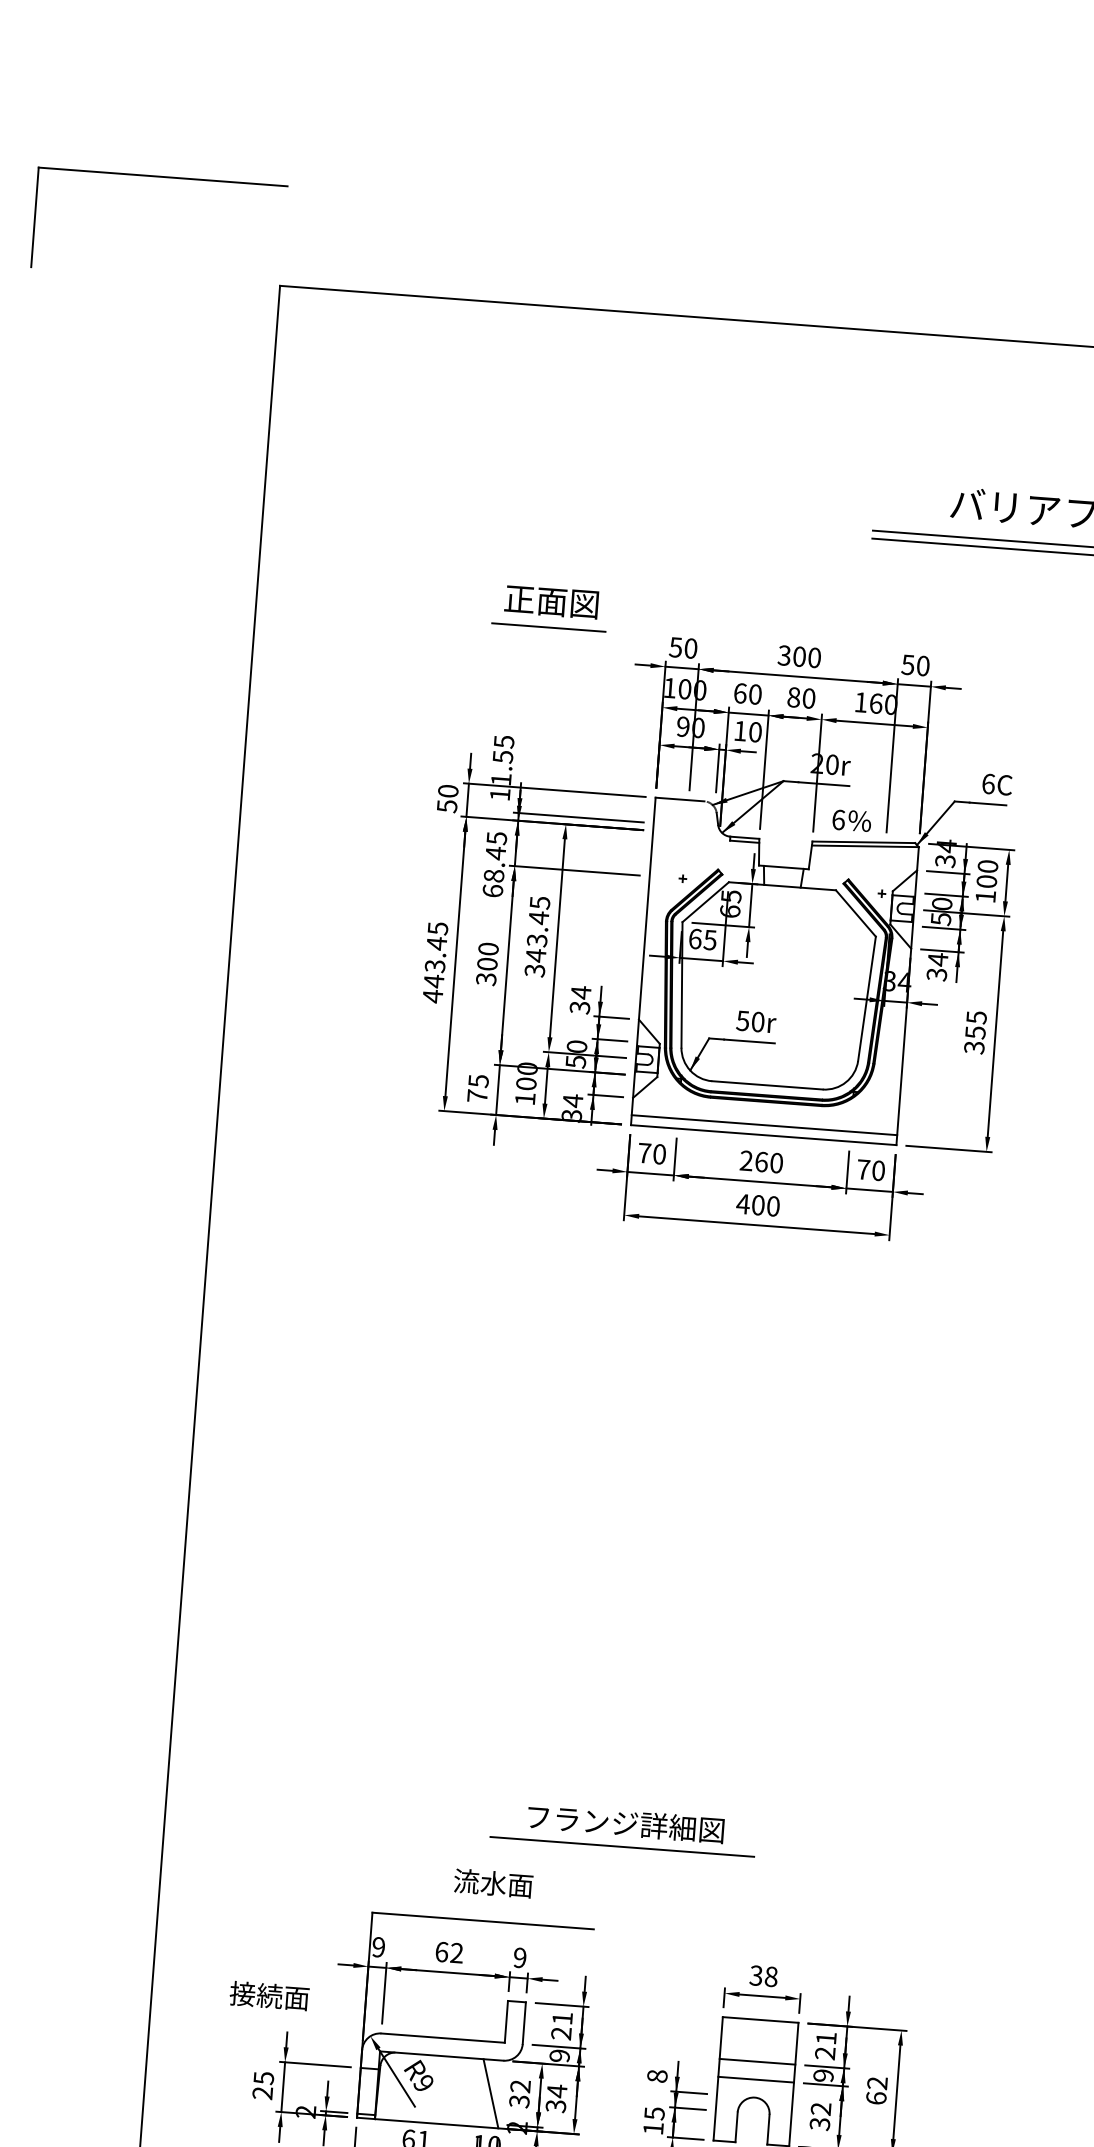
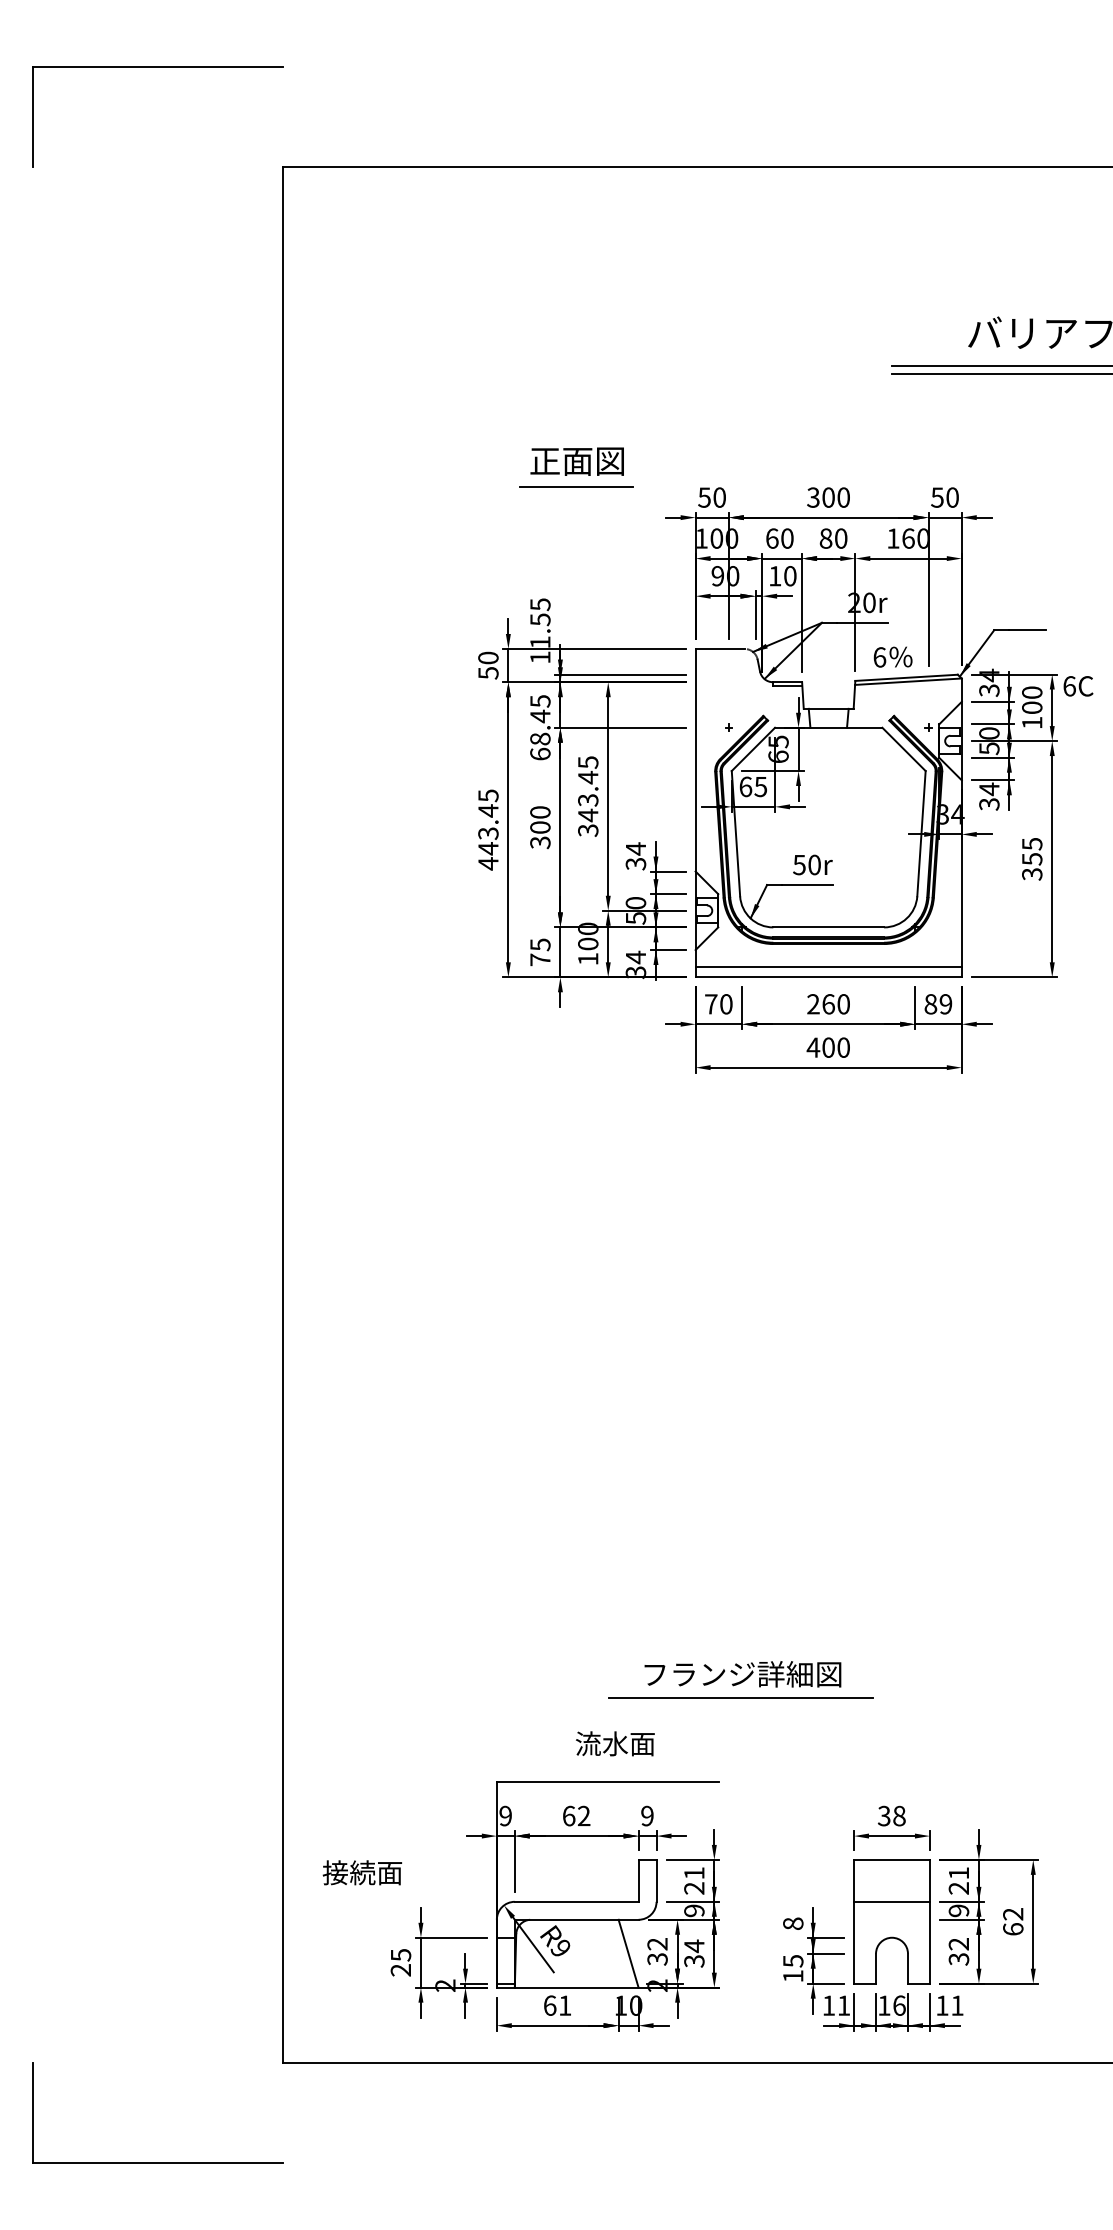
text: (997, 784) -> (1078, 686), moved
text: (871, 1170) -> (938, 1004), 70 -> 89
text: (269, 1995) -> (362, 1872), moved
line: (755, 2079) -> (891, 1919), removed

